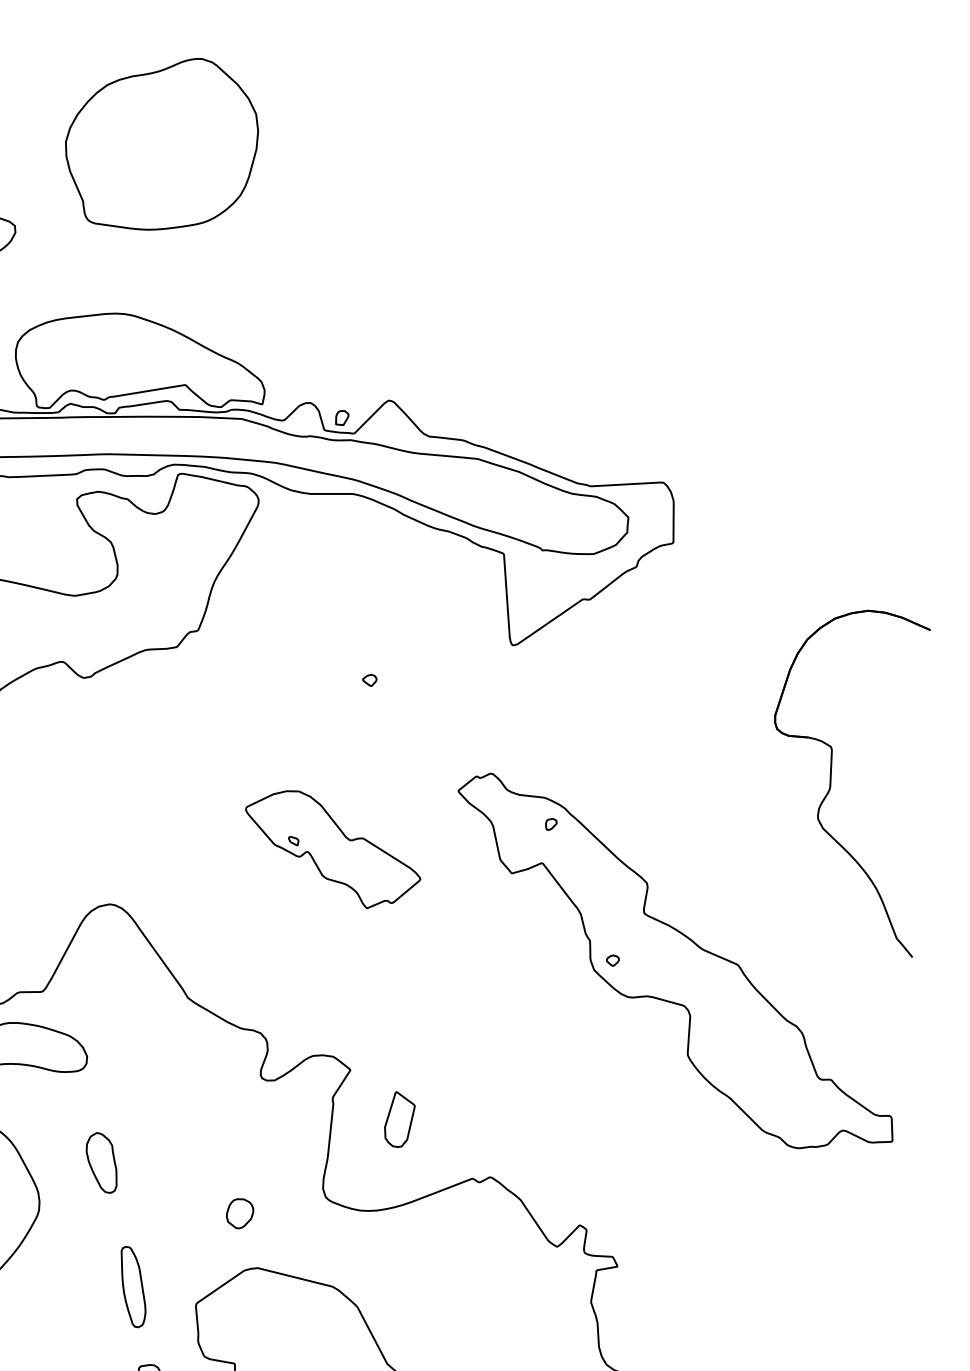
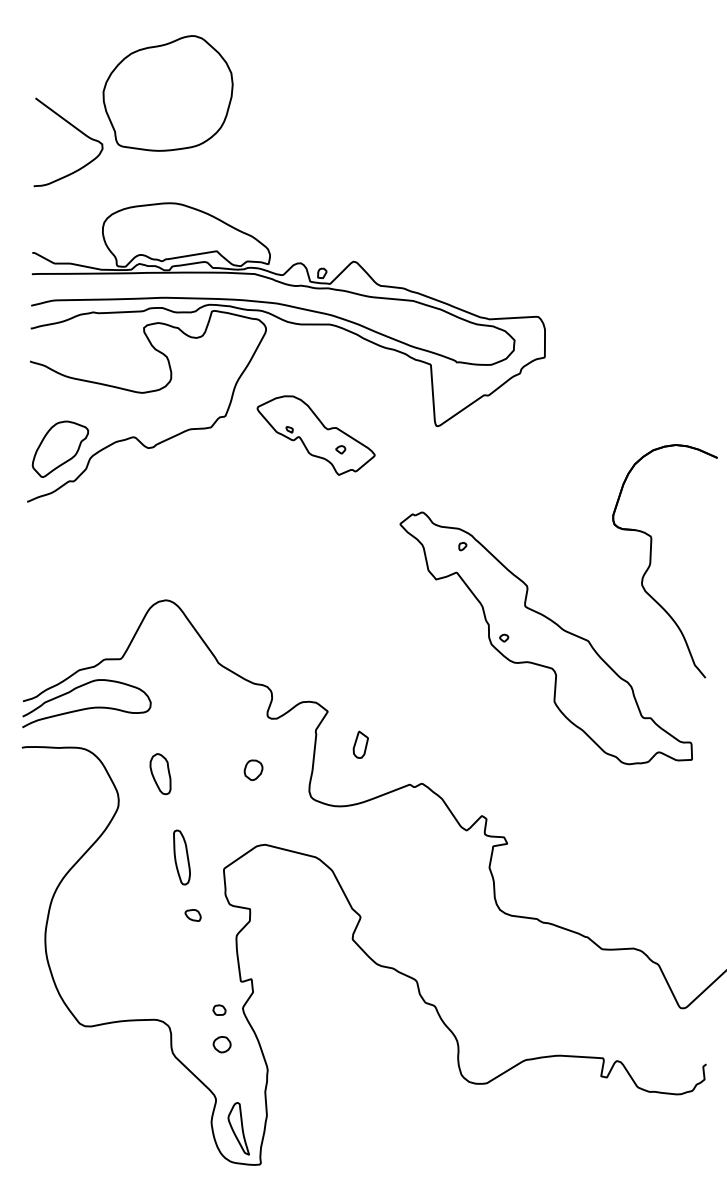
part: (161, 144) -> (167, 93), moved
part: (832, 784) -> (651, 561), moved
part: (332, 849) -> (315, 435), moved
part: (399, 1118) -> (360, 744), size x0.71
part: (239, 1212) -> (253, 769), moved

